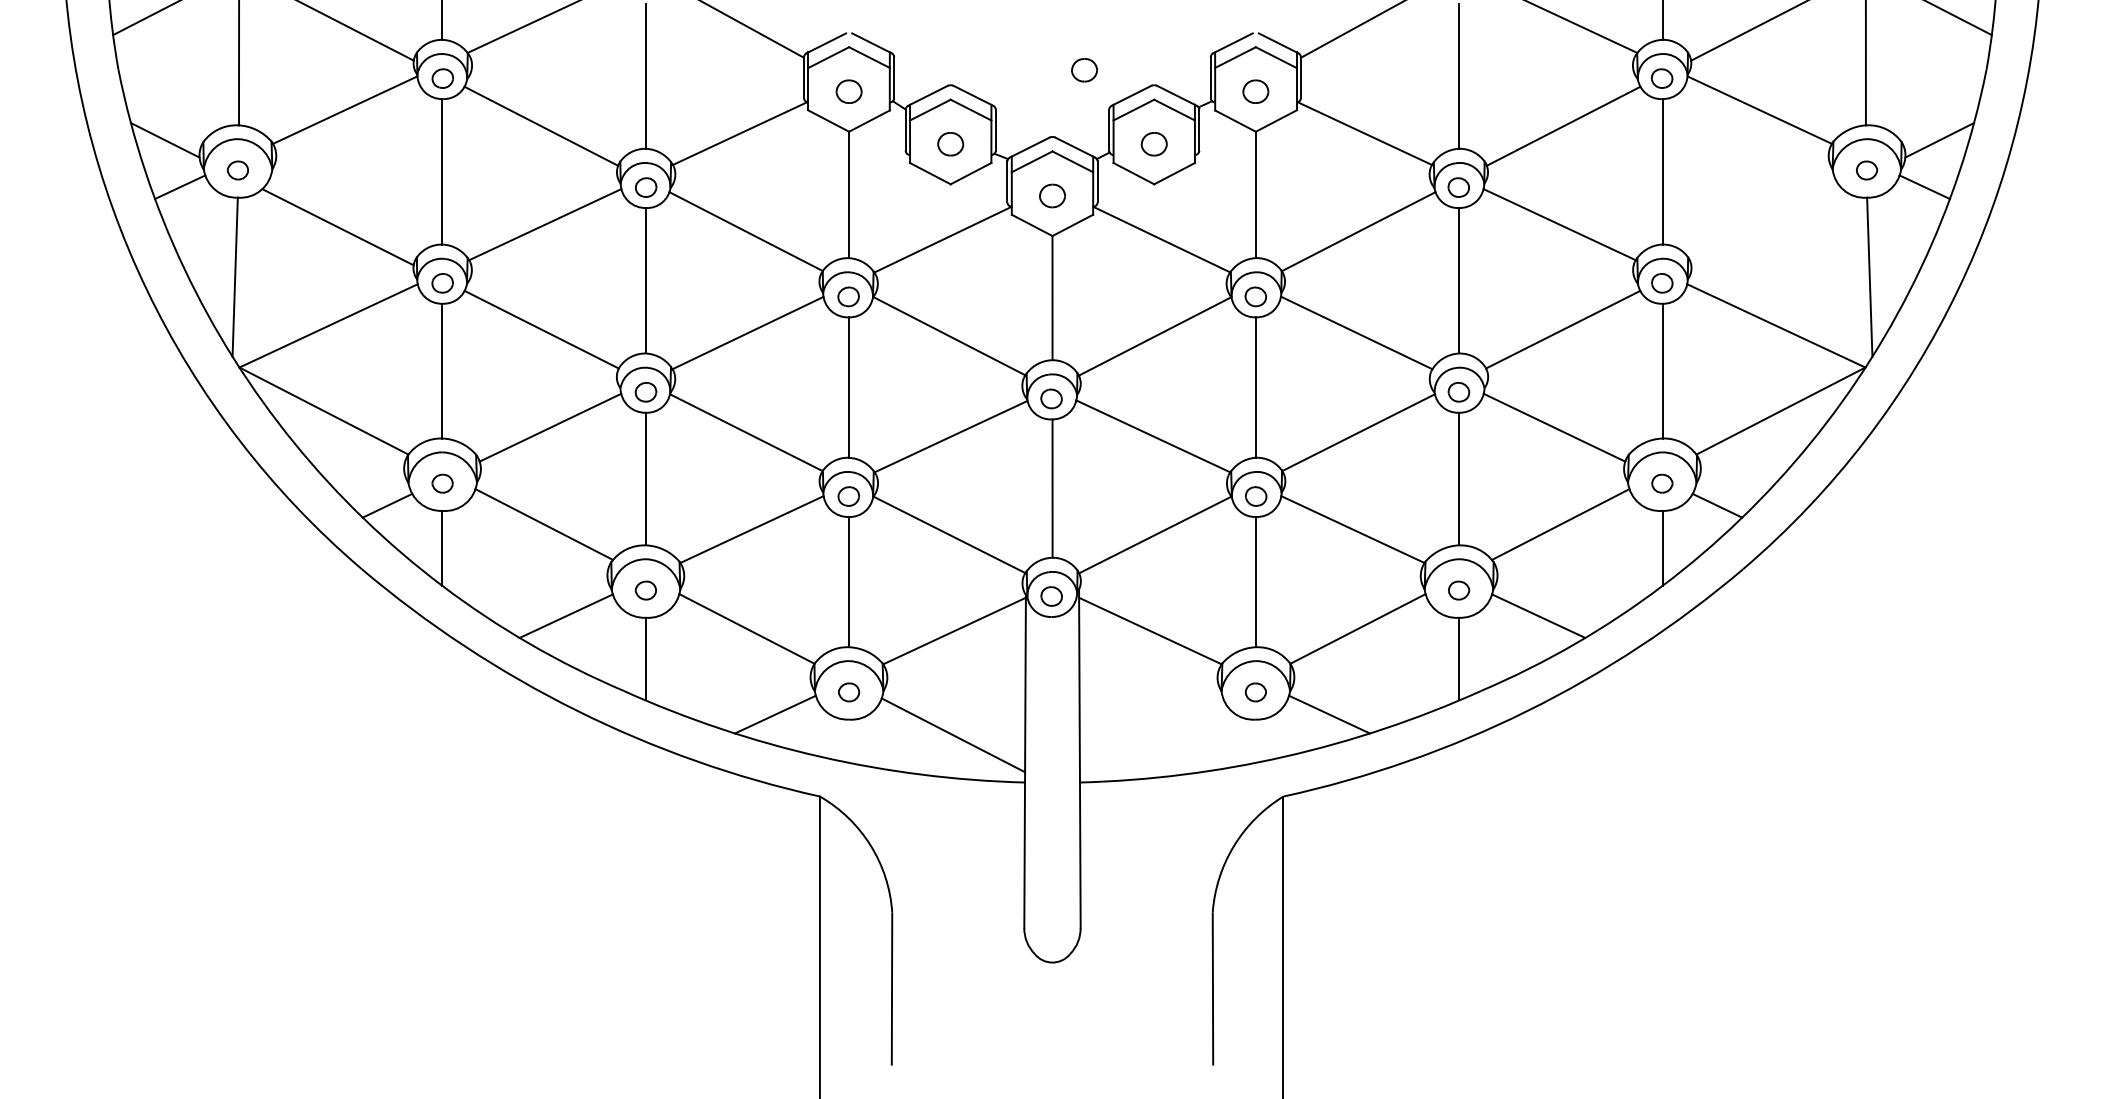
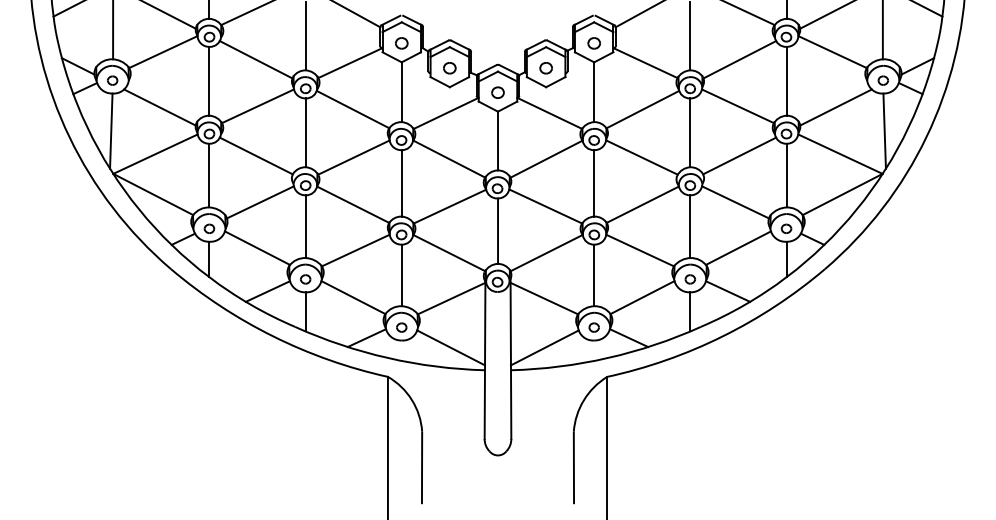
part: (1083, 70) -> (512, 33), removed
line: (1765, 227) -> (835, 107), added
line: (1150, 734) -> (544, 347), added

